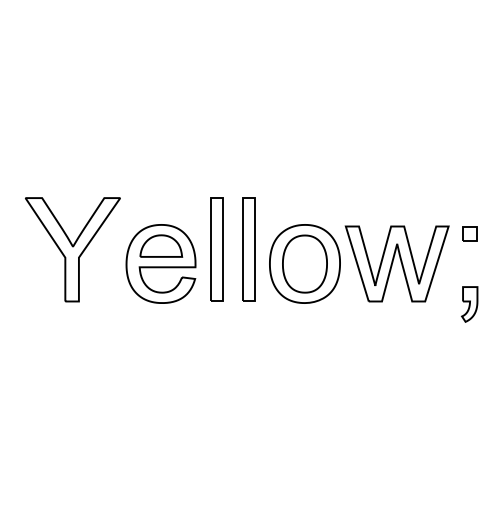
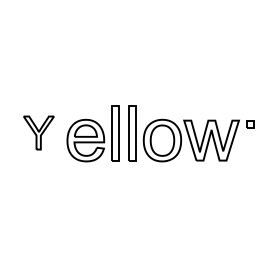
part: (72, 248) -> (38, 132), size x0.6
part: (470, 305) -> (250, 162), removed

